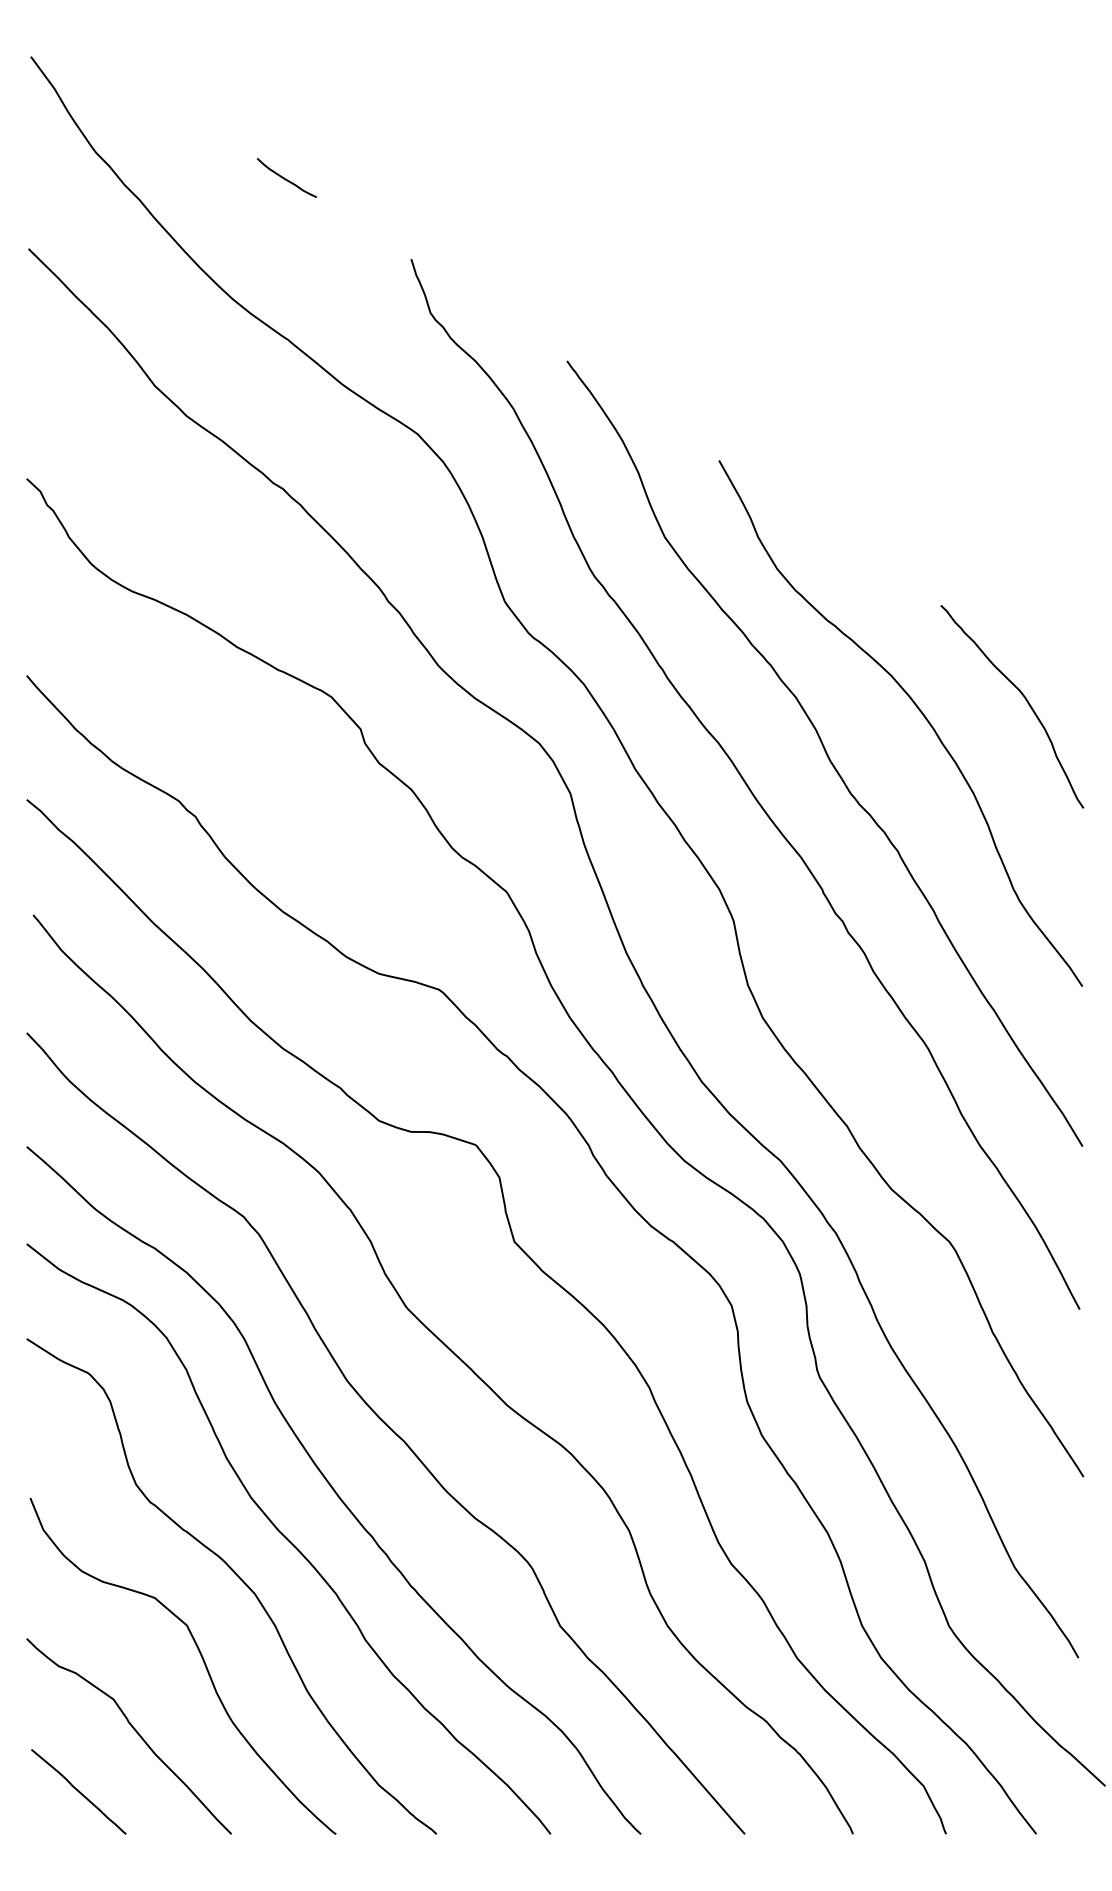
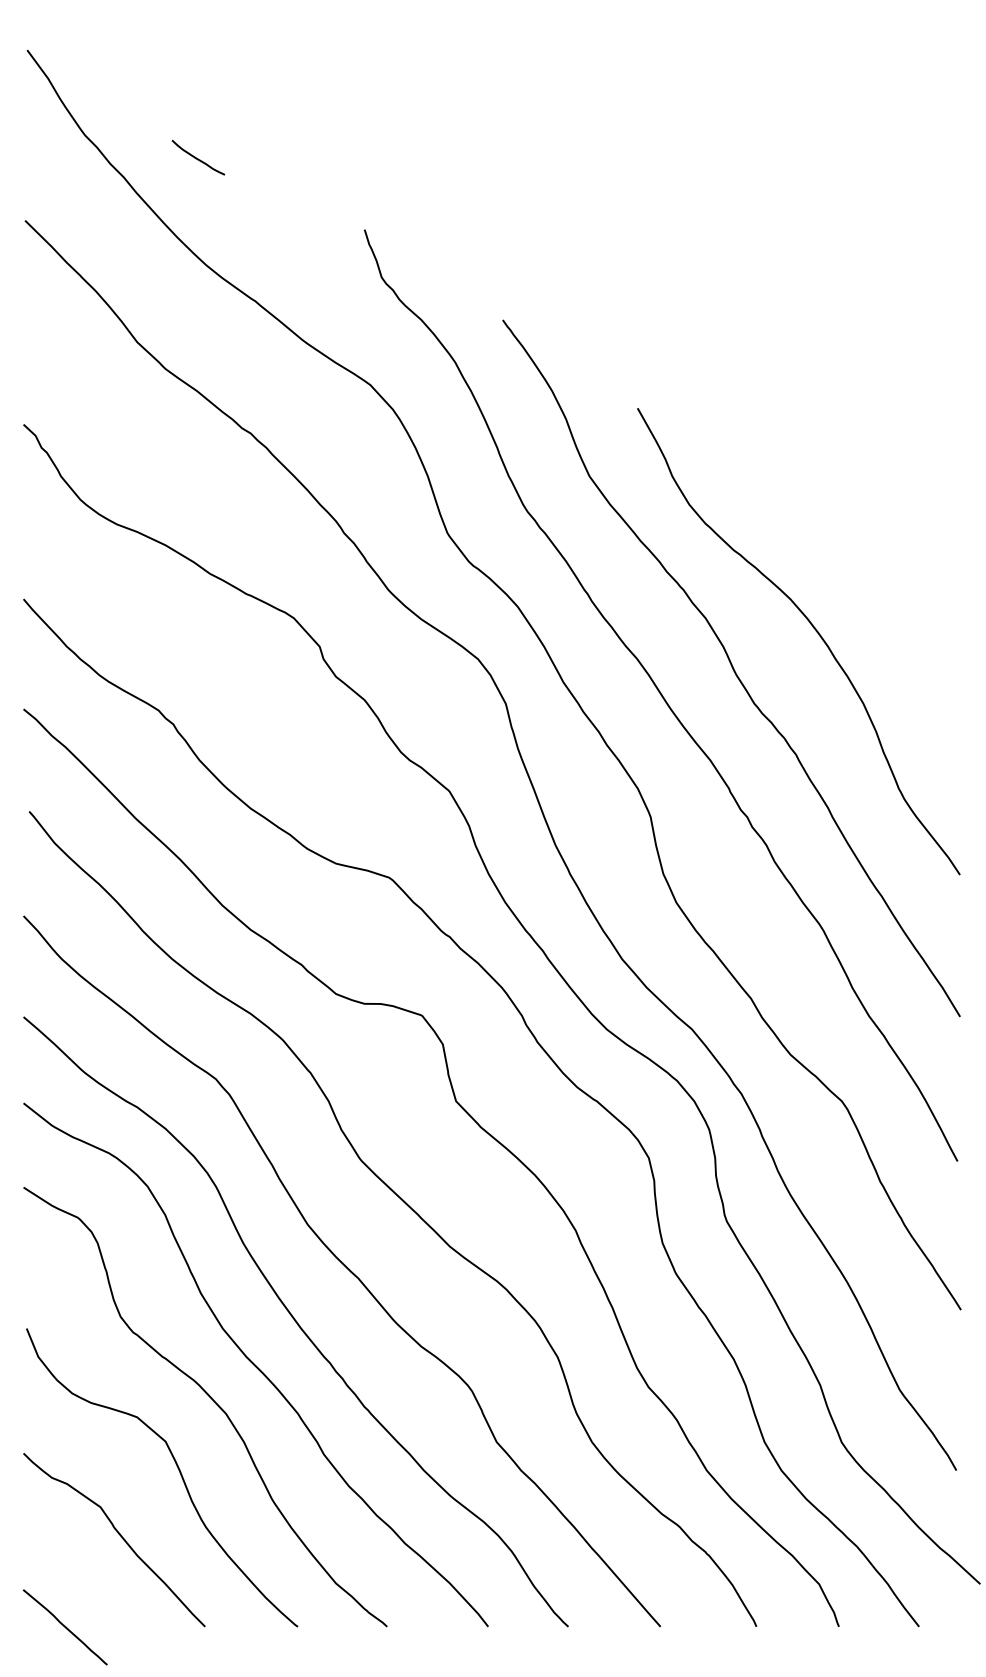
curve: (286, 178) -> (198, 158), moved
curve: (1023, 697) -> (907, 618), removed
curve: (78, 1791) -> (65, 1627), moved

